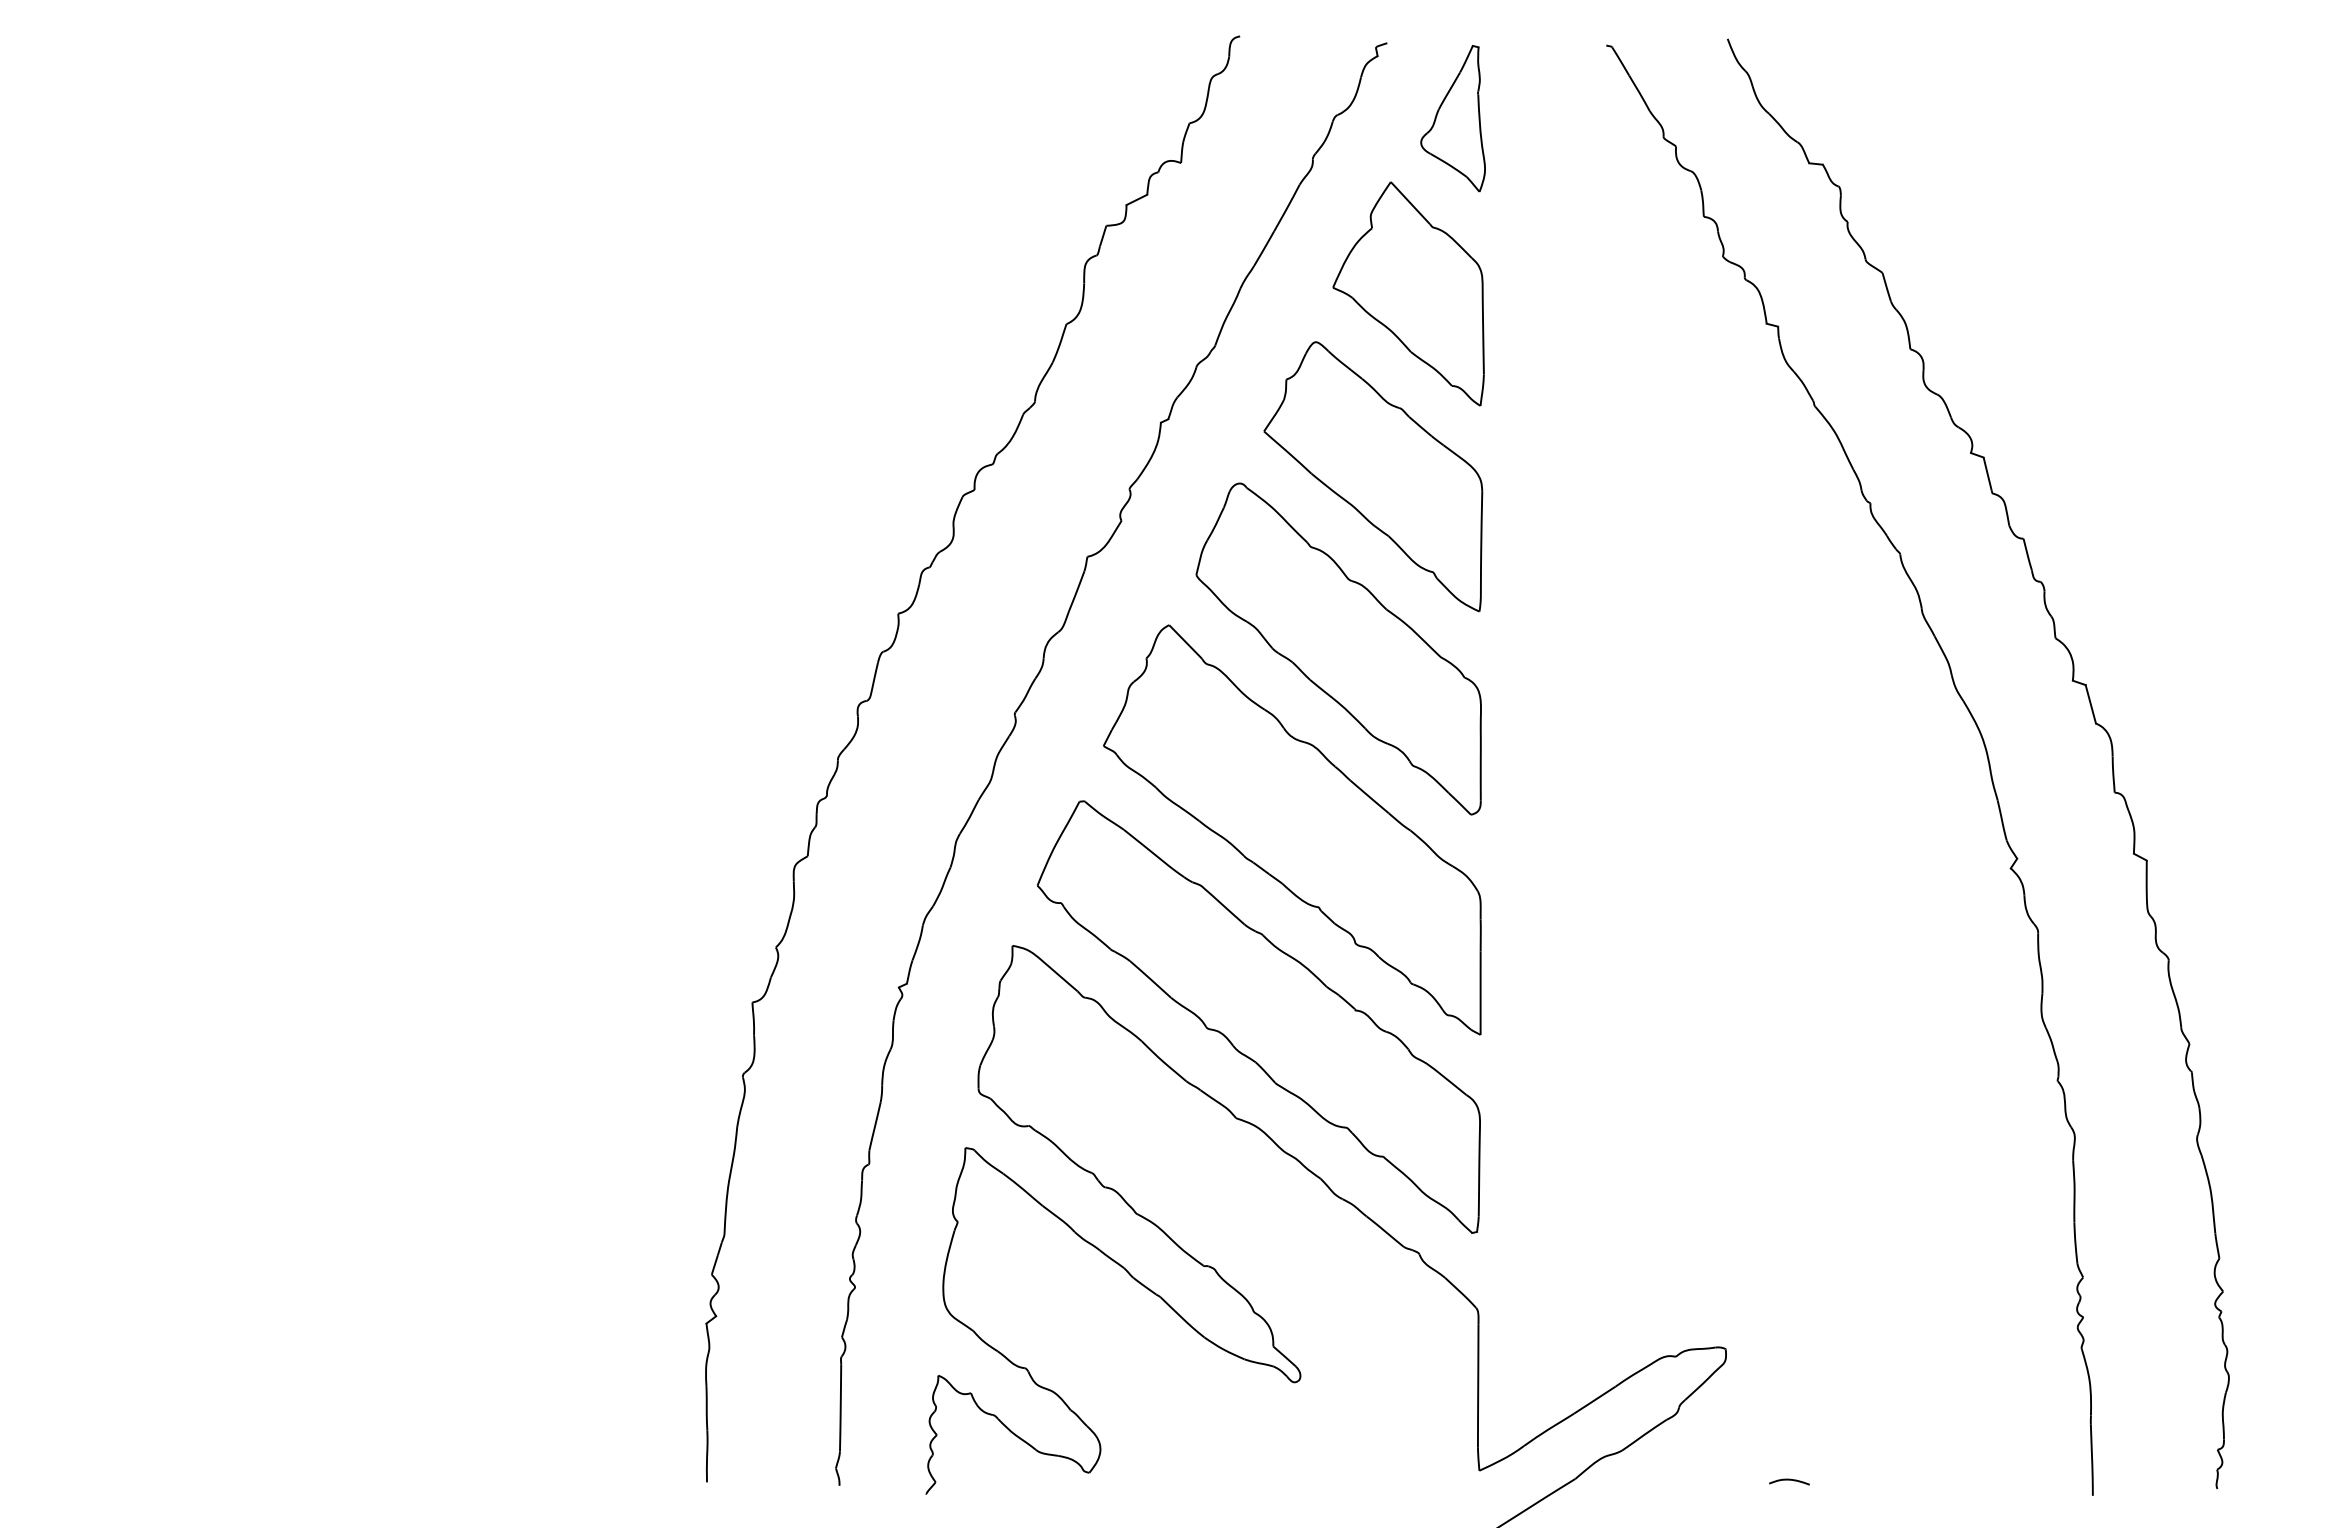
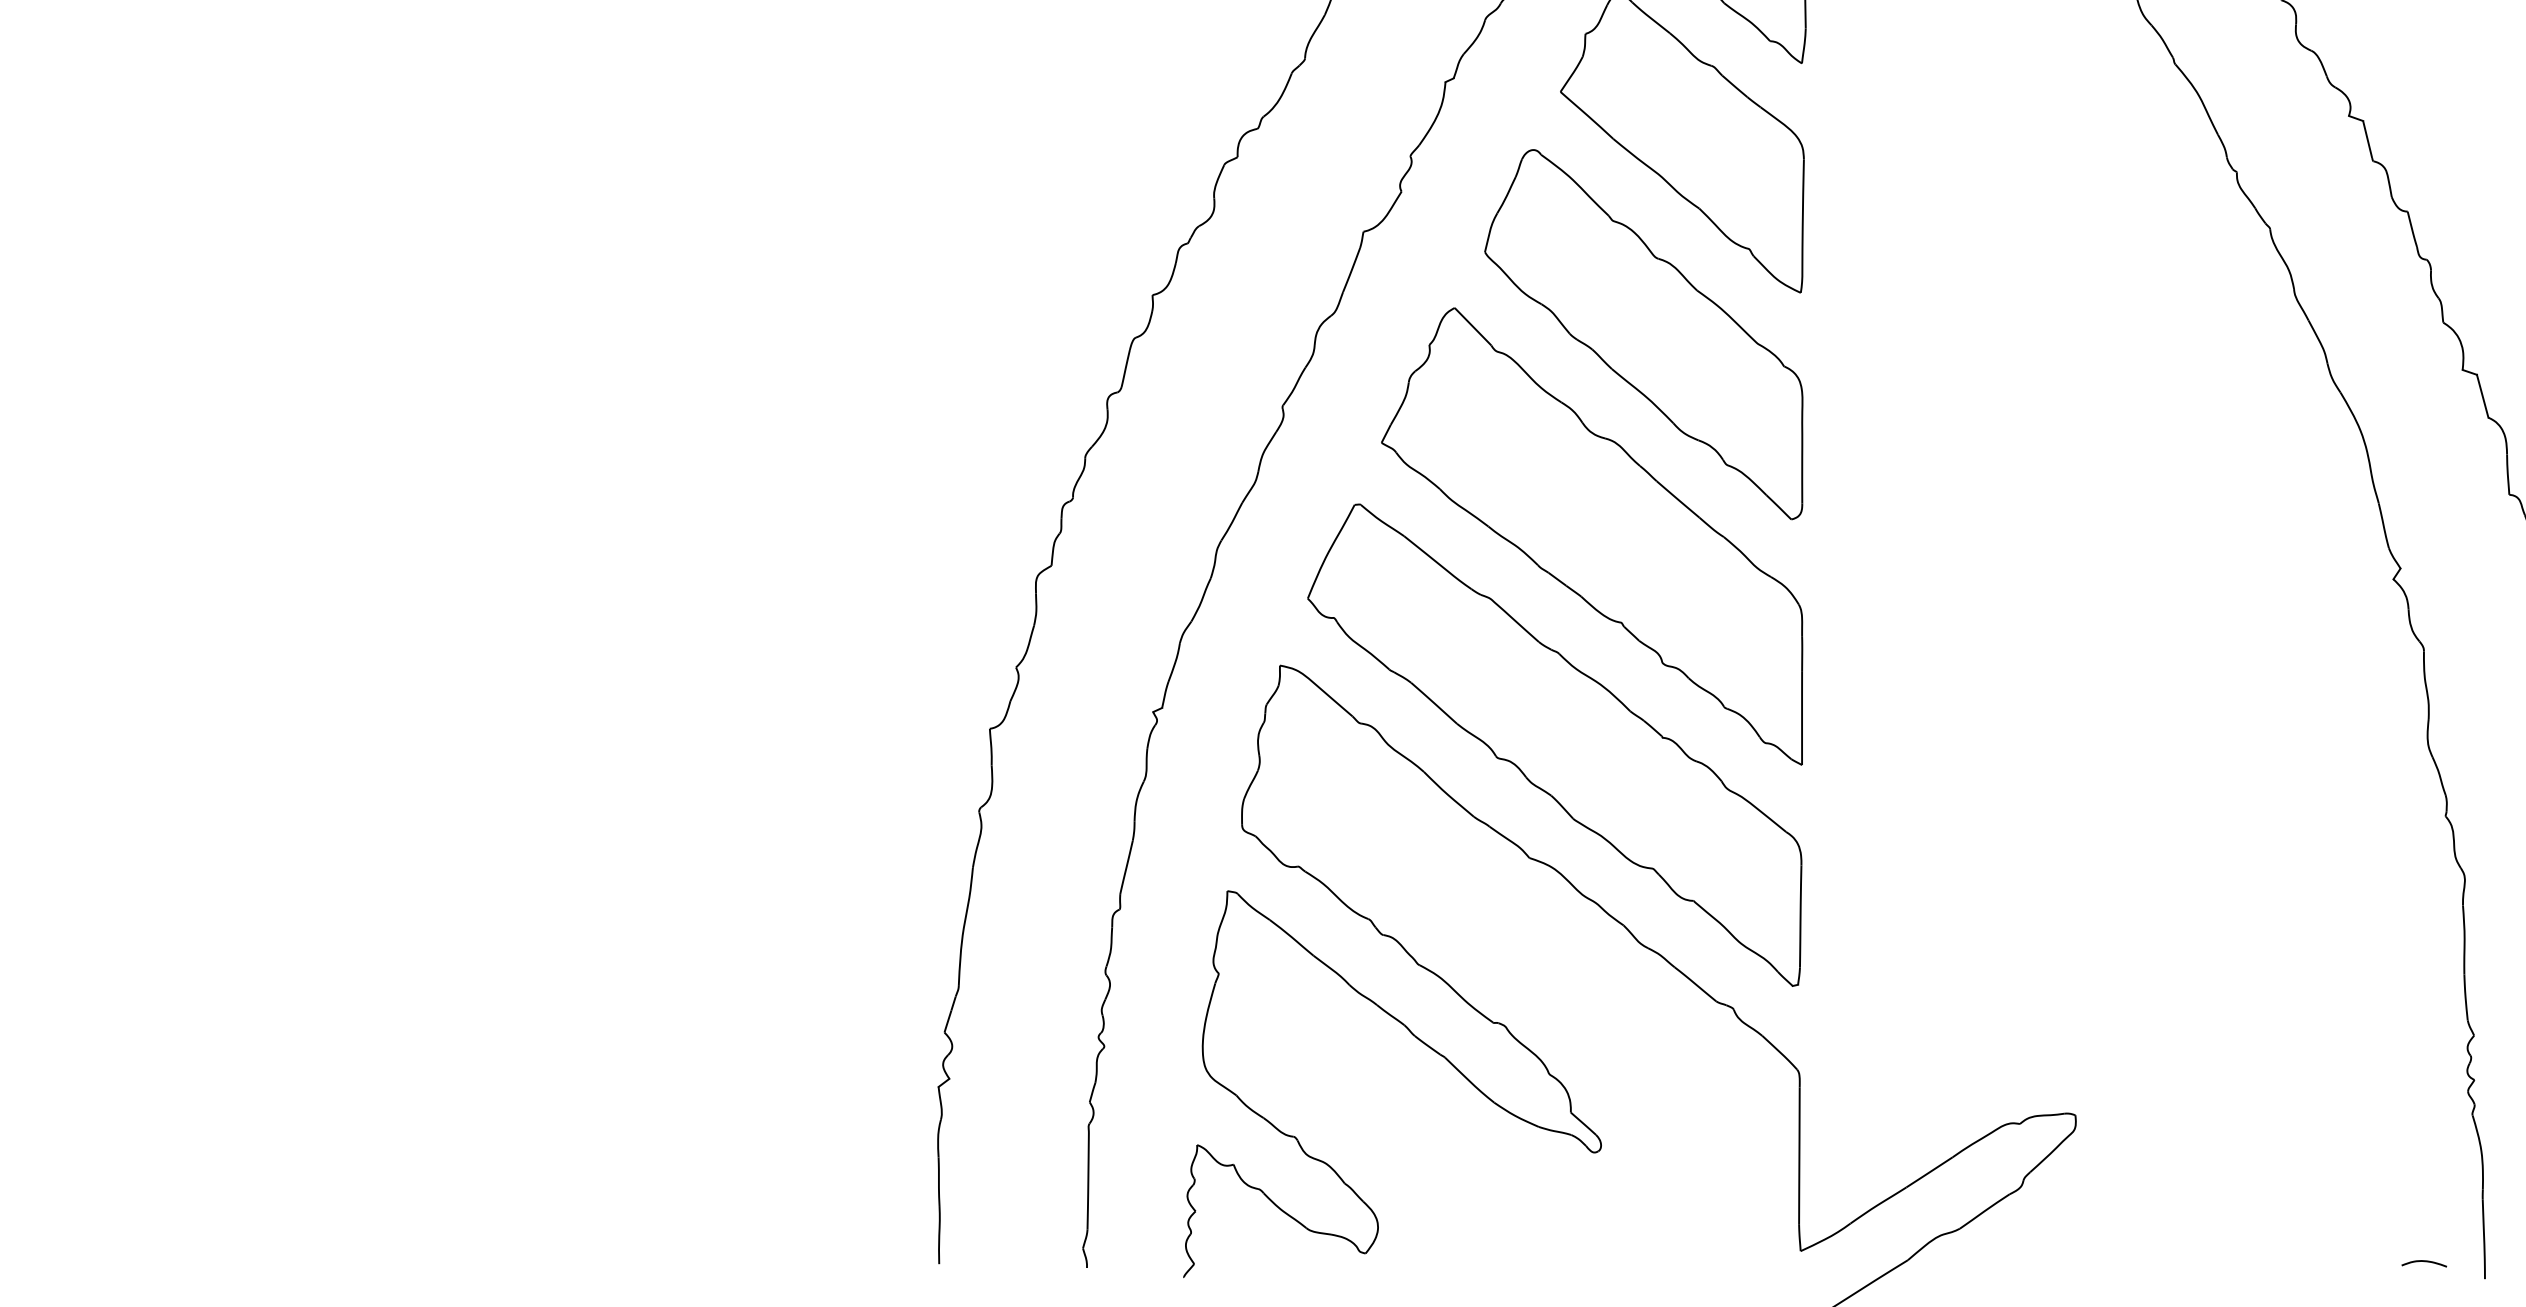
curve: (1789, 1480) -> (2424, 1262), moved

